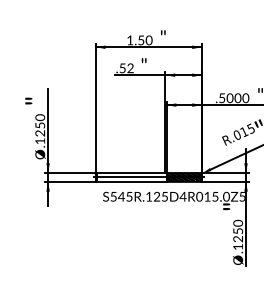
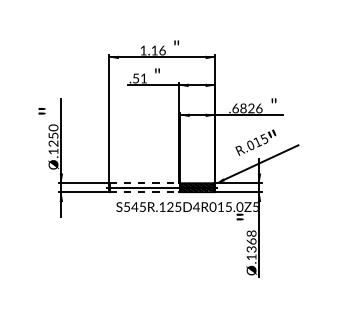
text: (145, 40) -> (158, 50), 1.50 -> 1.16
text: (130, 68) -> (143, 78), .52 -> .51
text: (234, 98) -> (247, 108), .5000 -> .6826
line: (131, 173) -> (144, 183), solid -> dashed
line: (131, 182) -> (144, 192), solid -> dashed
text: (238, 231) -> (251, 241), .1250 -> .1368

